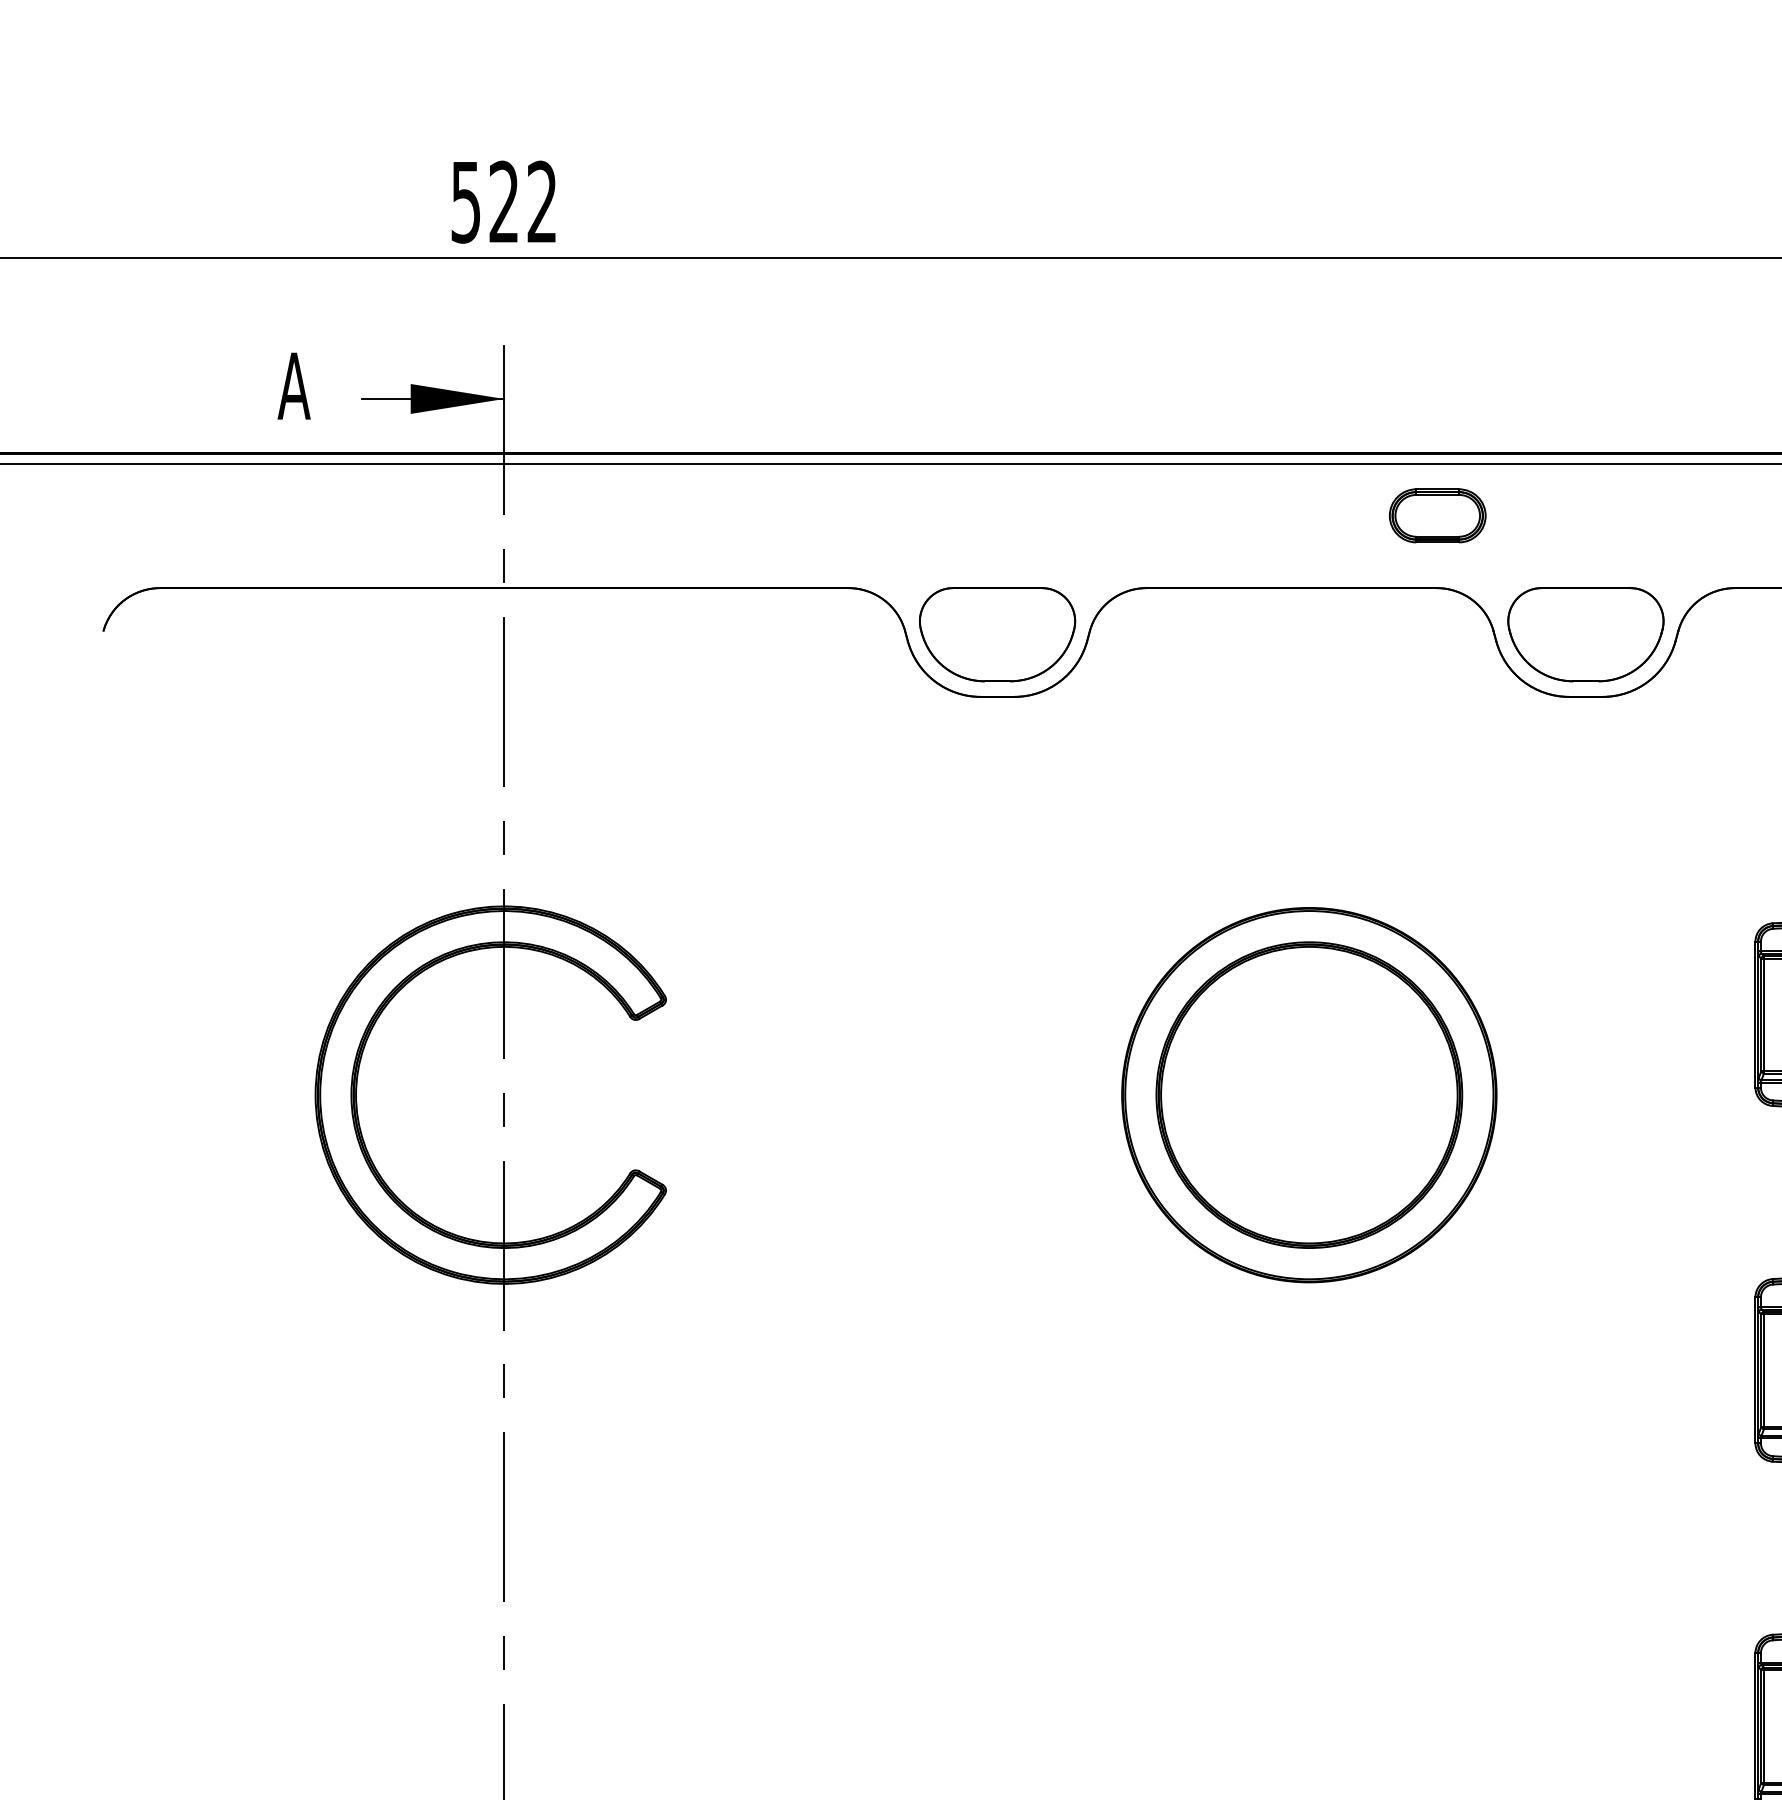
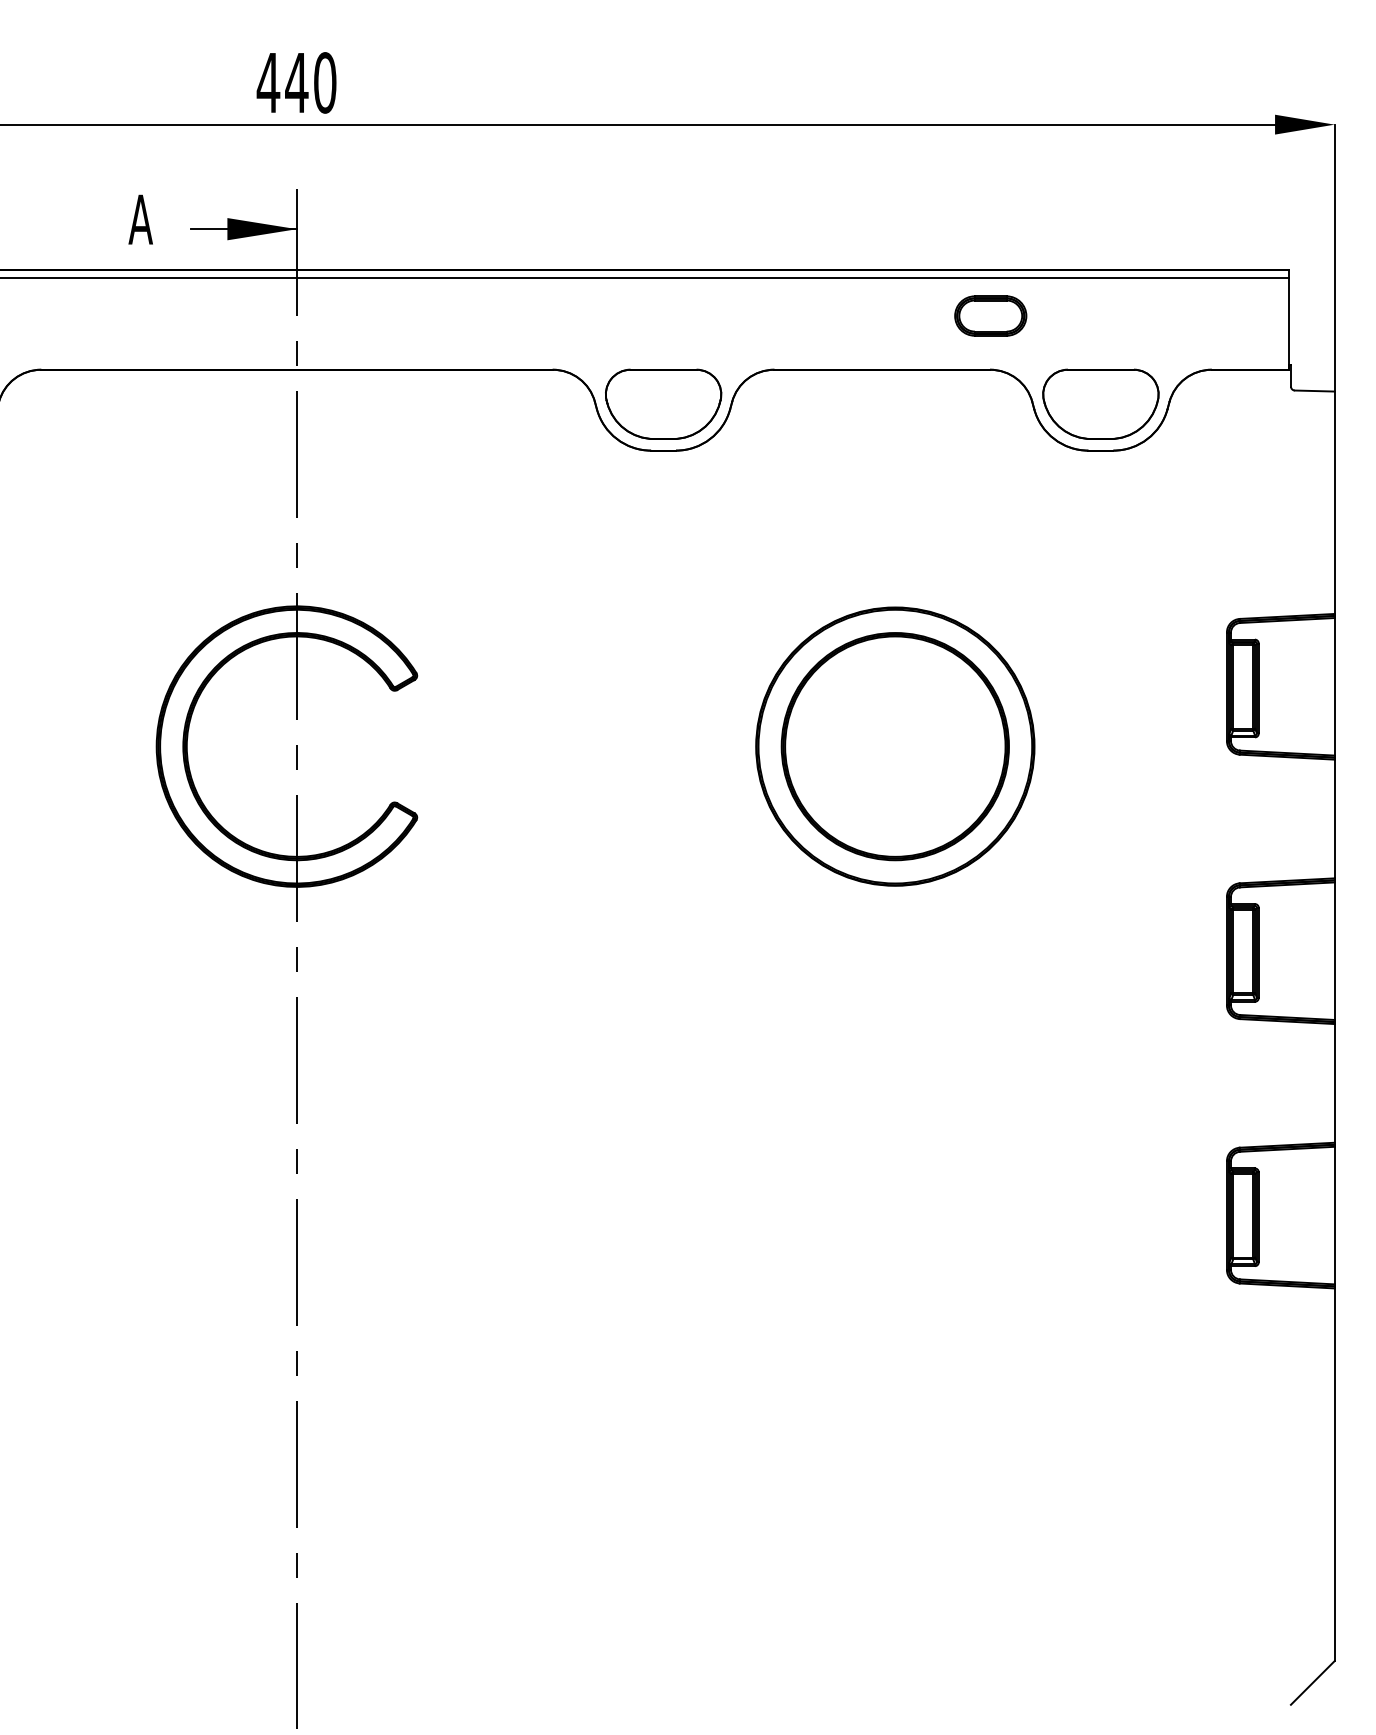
text: (503, 201) -> (296, 82), 522 -> 440

